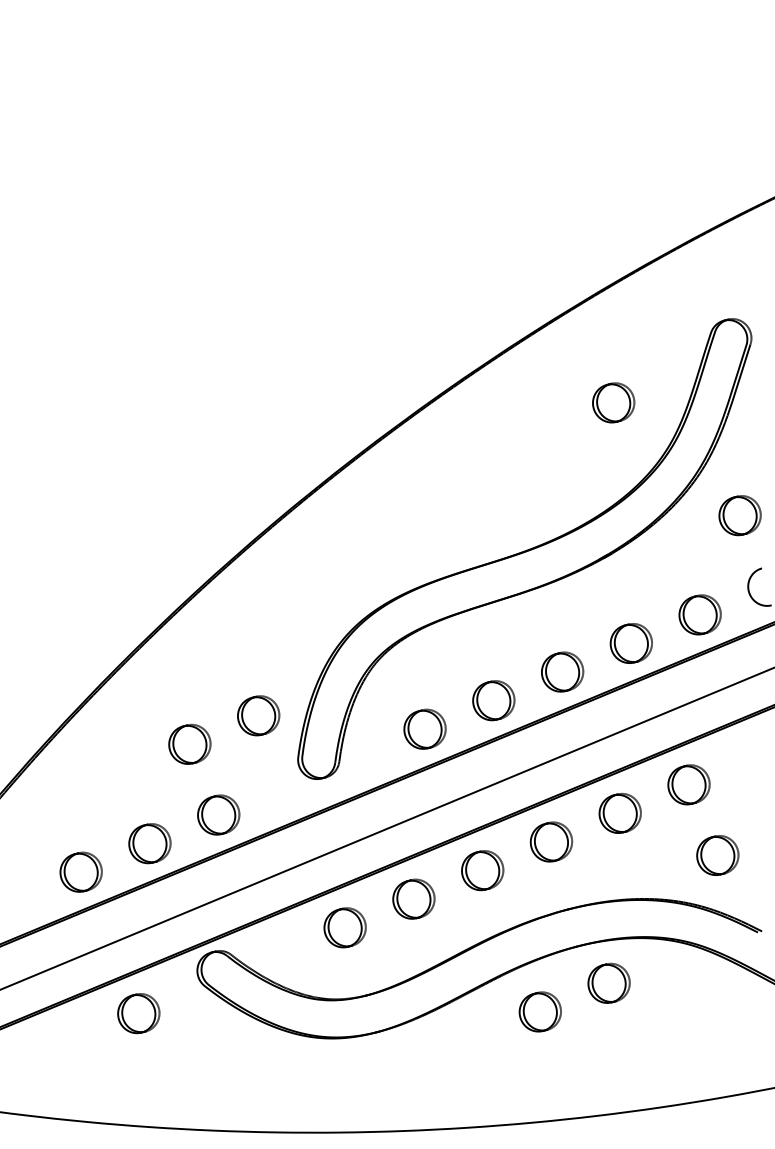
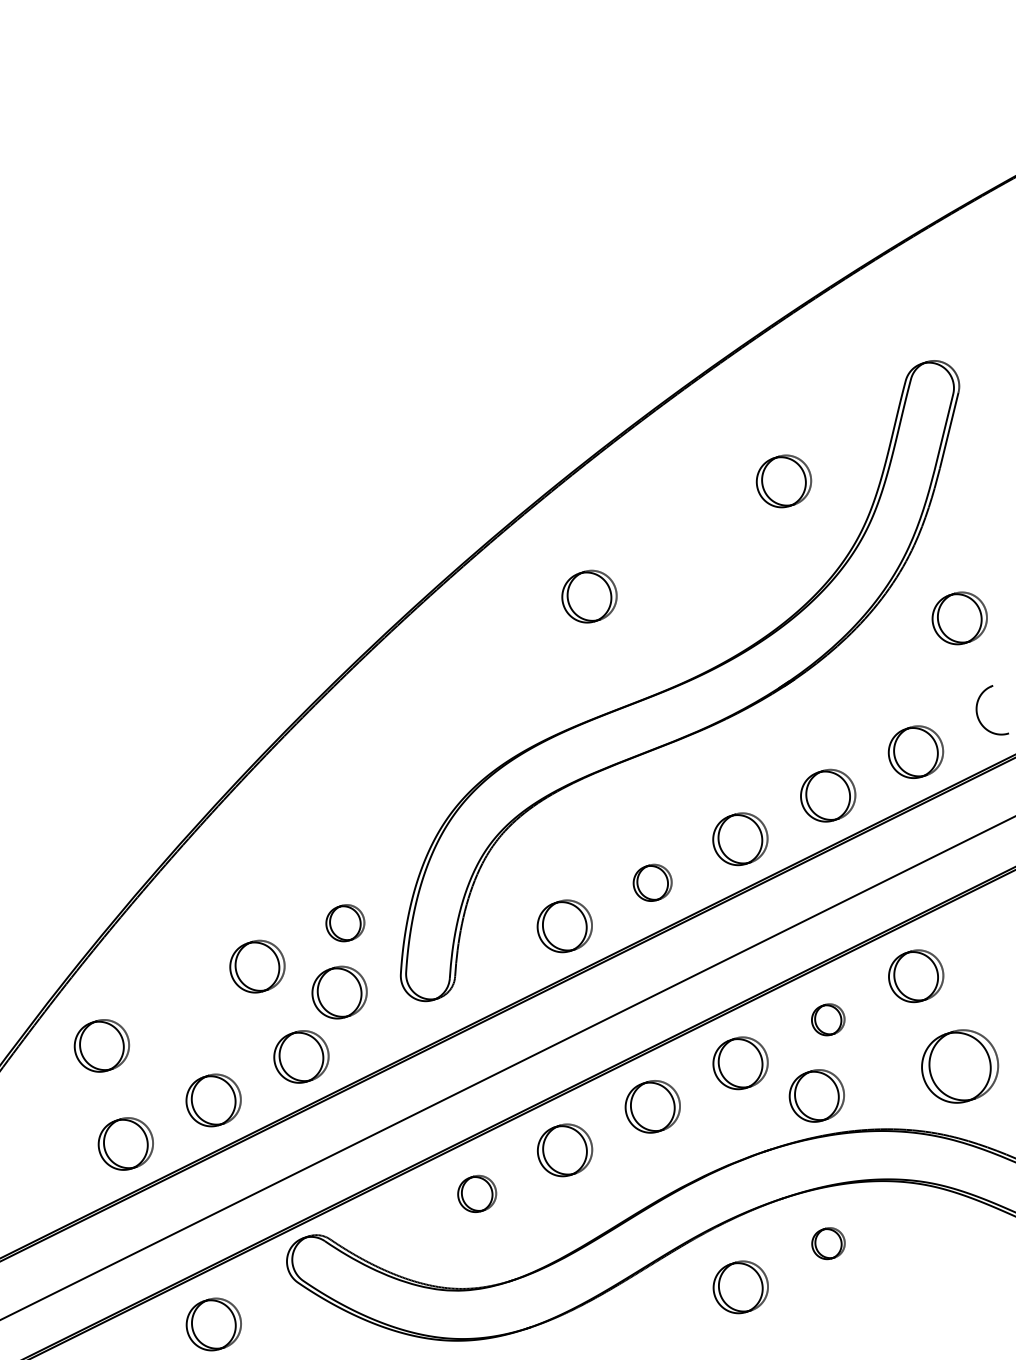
part: (459, 480) -> (588, 596), added
part: (493, 700) -> (652, 882), size x0.7
part: (258, 715) -> (344, 922), size x0.7
part: (250, 767) -> (339, 991), added
part: (67, 796) -> (101, 1045), added
part: (619, 813) -> (827, 1019), size x0.6
part: (717, 855) -> (959, 1066), size x1.4
part: (607, 870) -> (816, 1095), added
part: (344, 927) -> (476, 1193), size x0.7
part: (608, 982) -> (827, 1242), size x0.6

